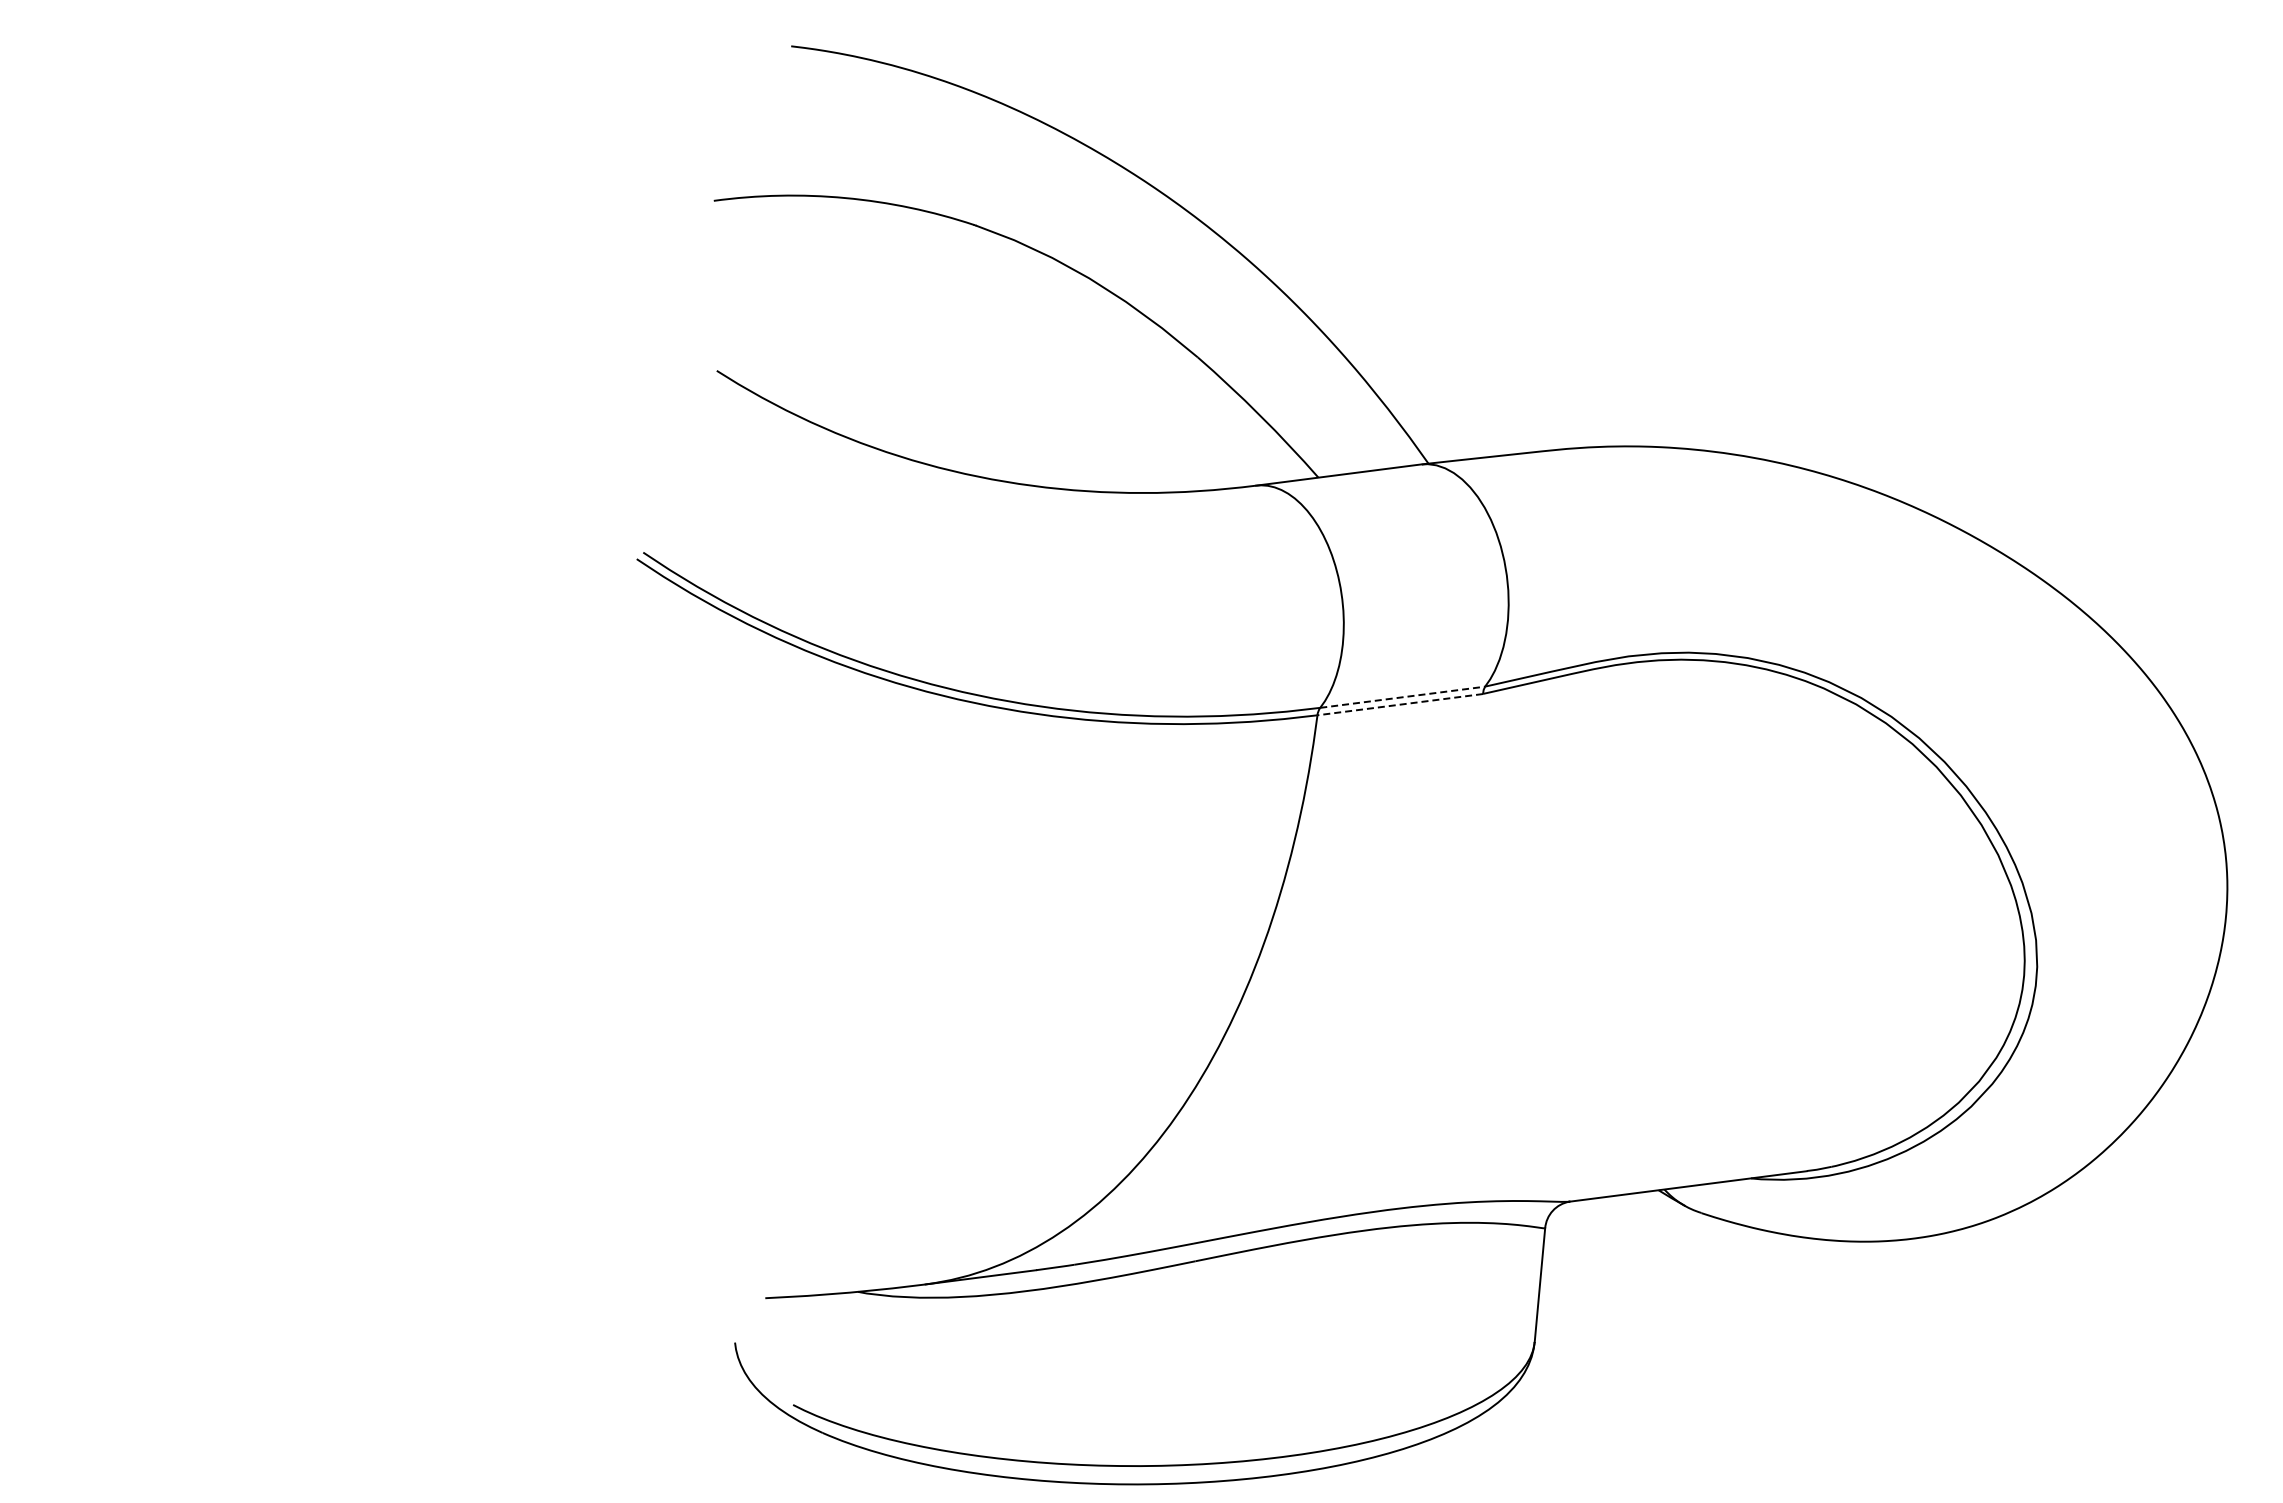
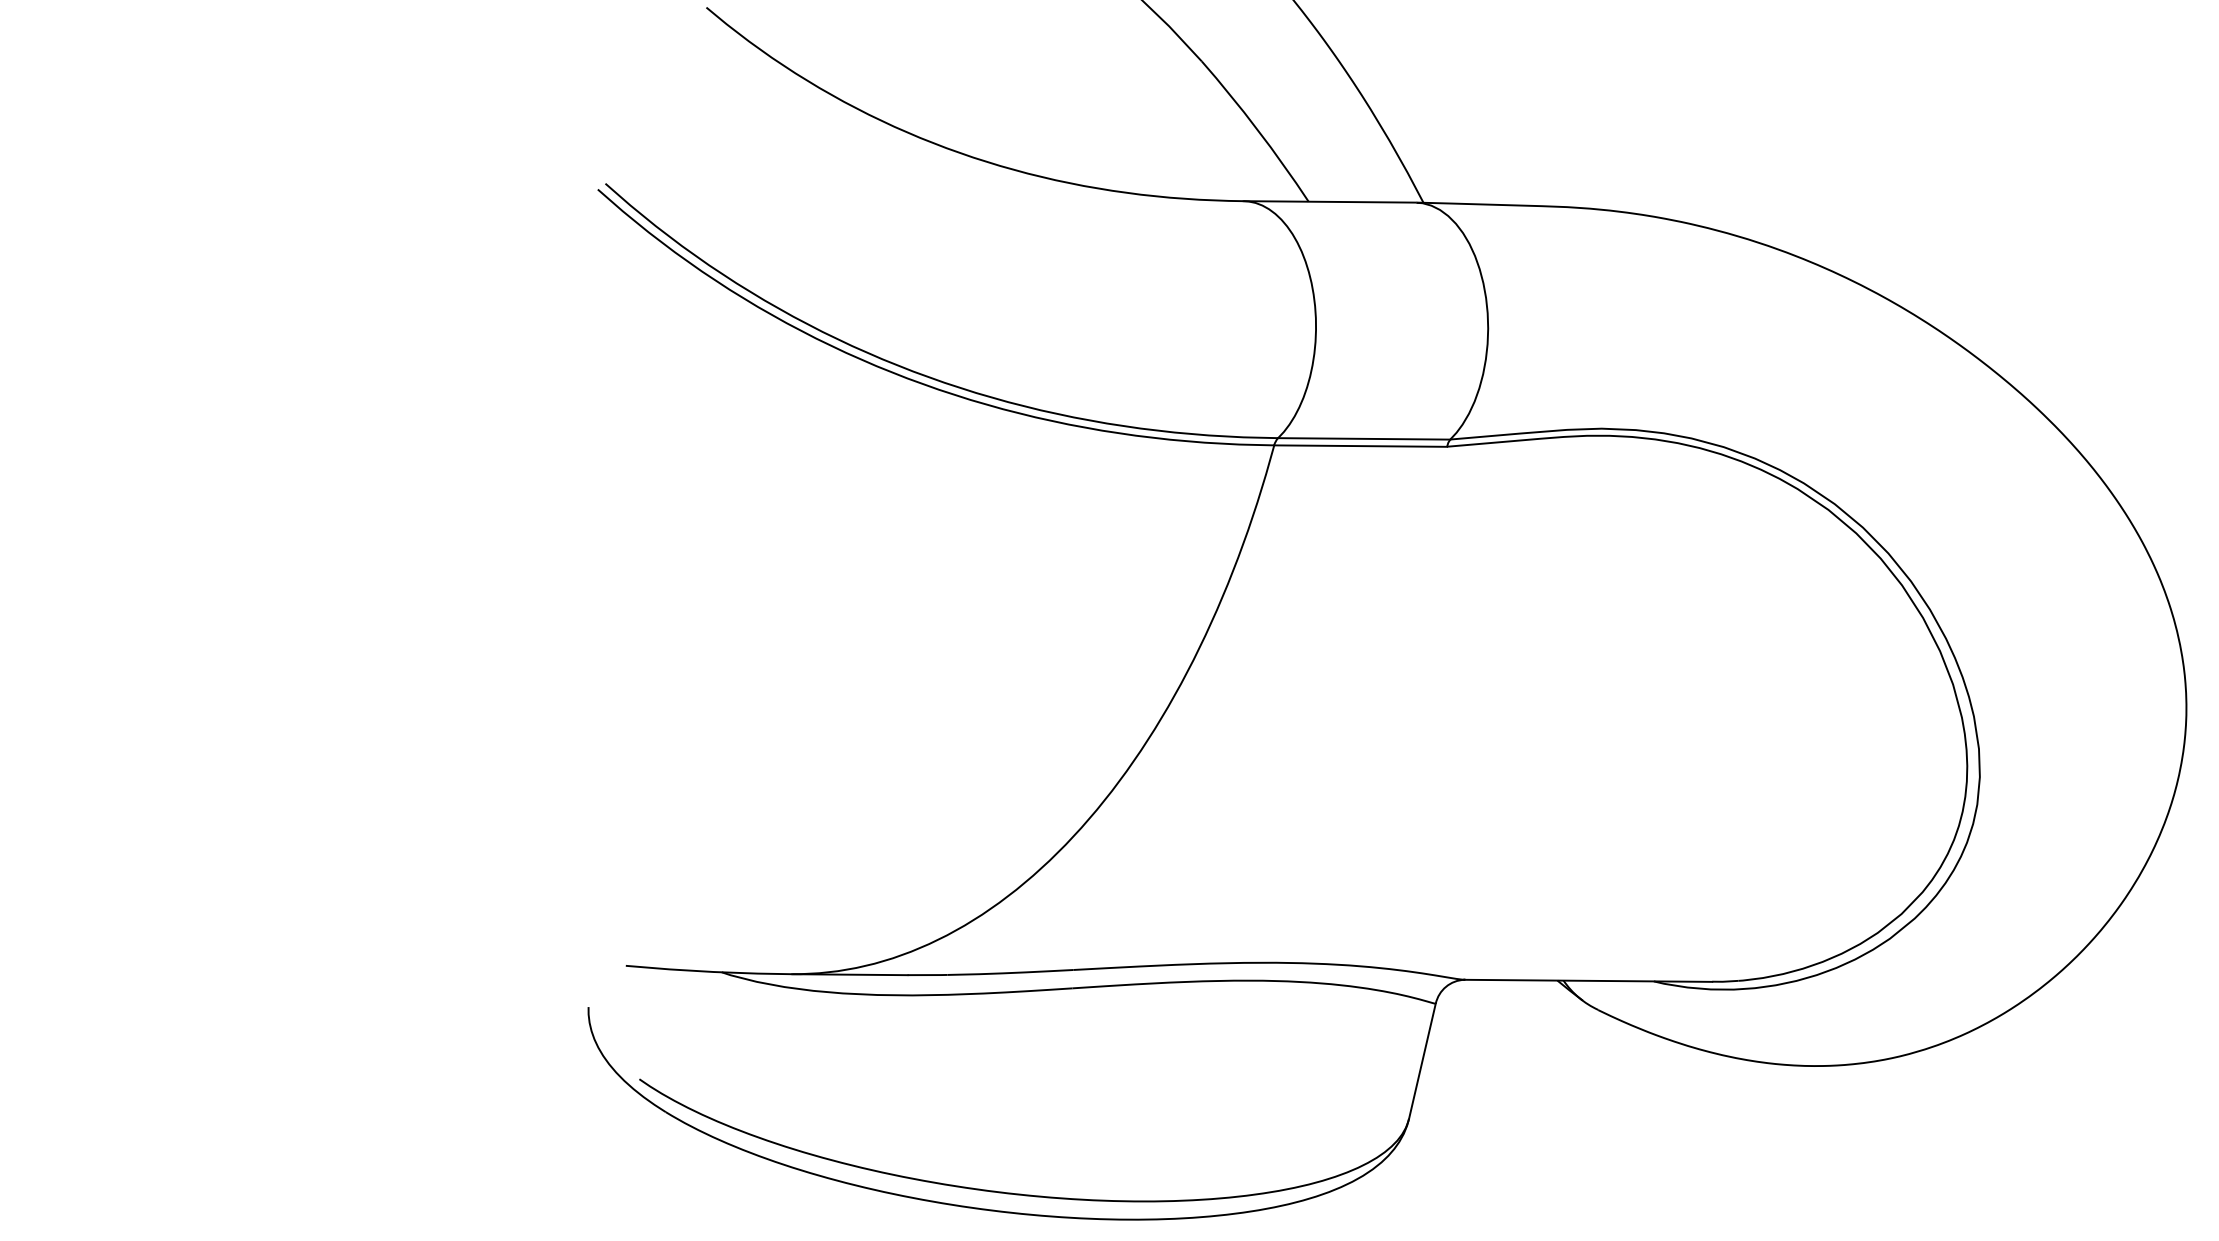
line: (1403, 697) -> (1365, 439), dashed -> solid
line: (1399, 704) -> (1359, 445), dashed -> solid

